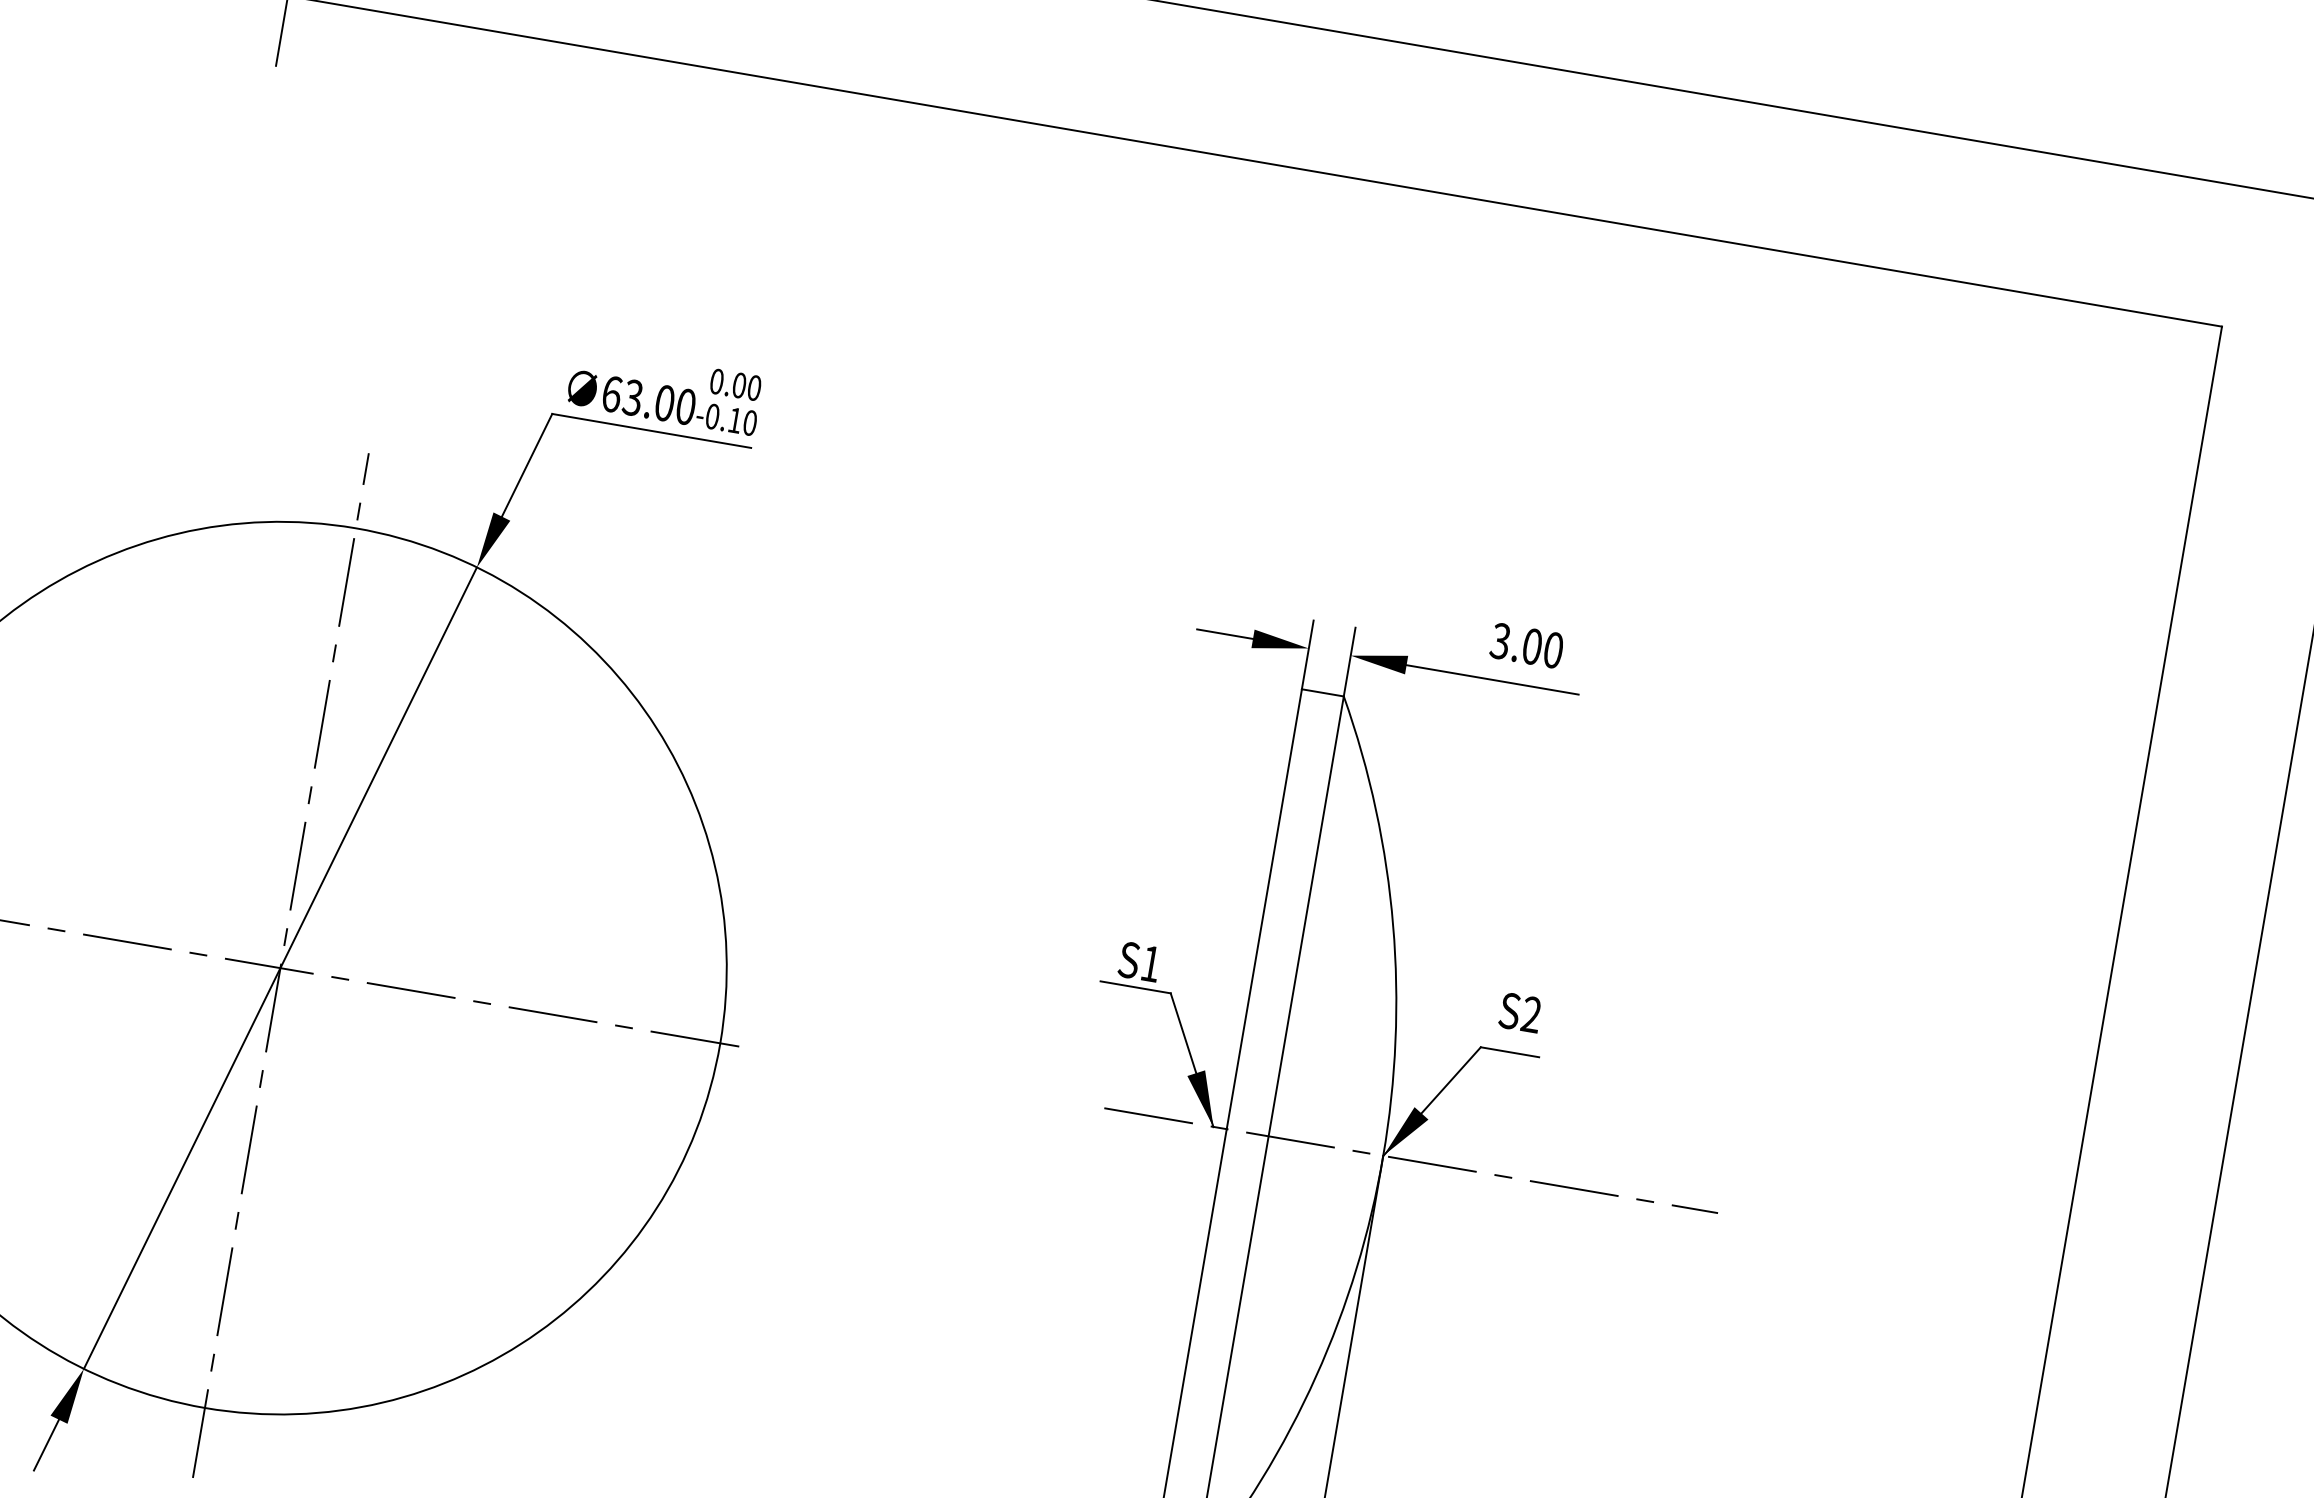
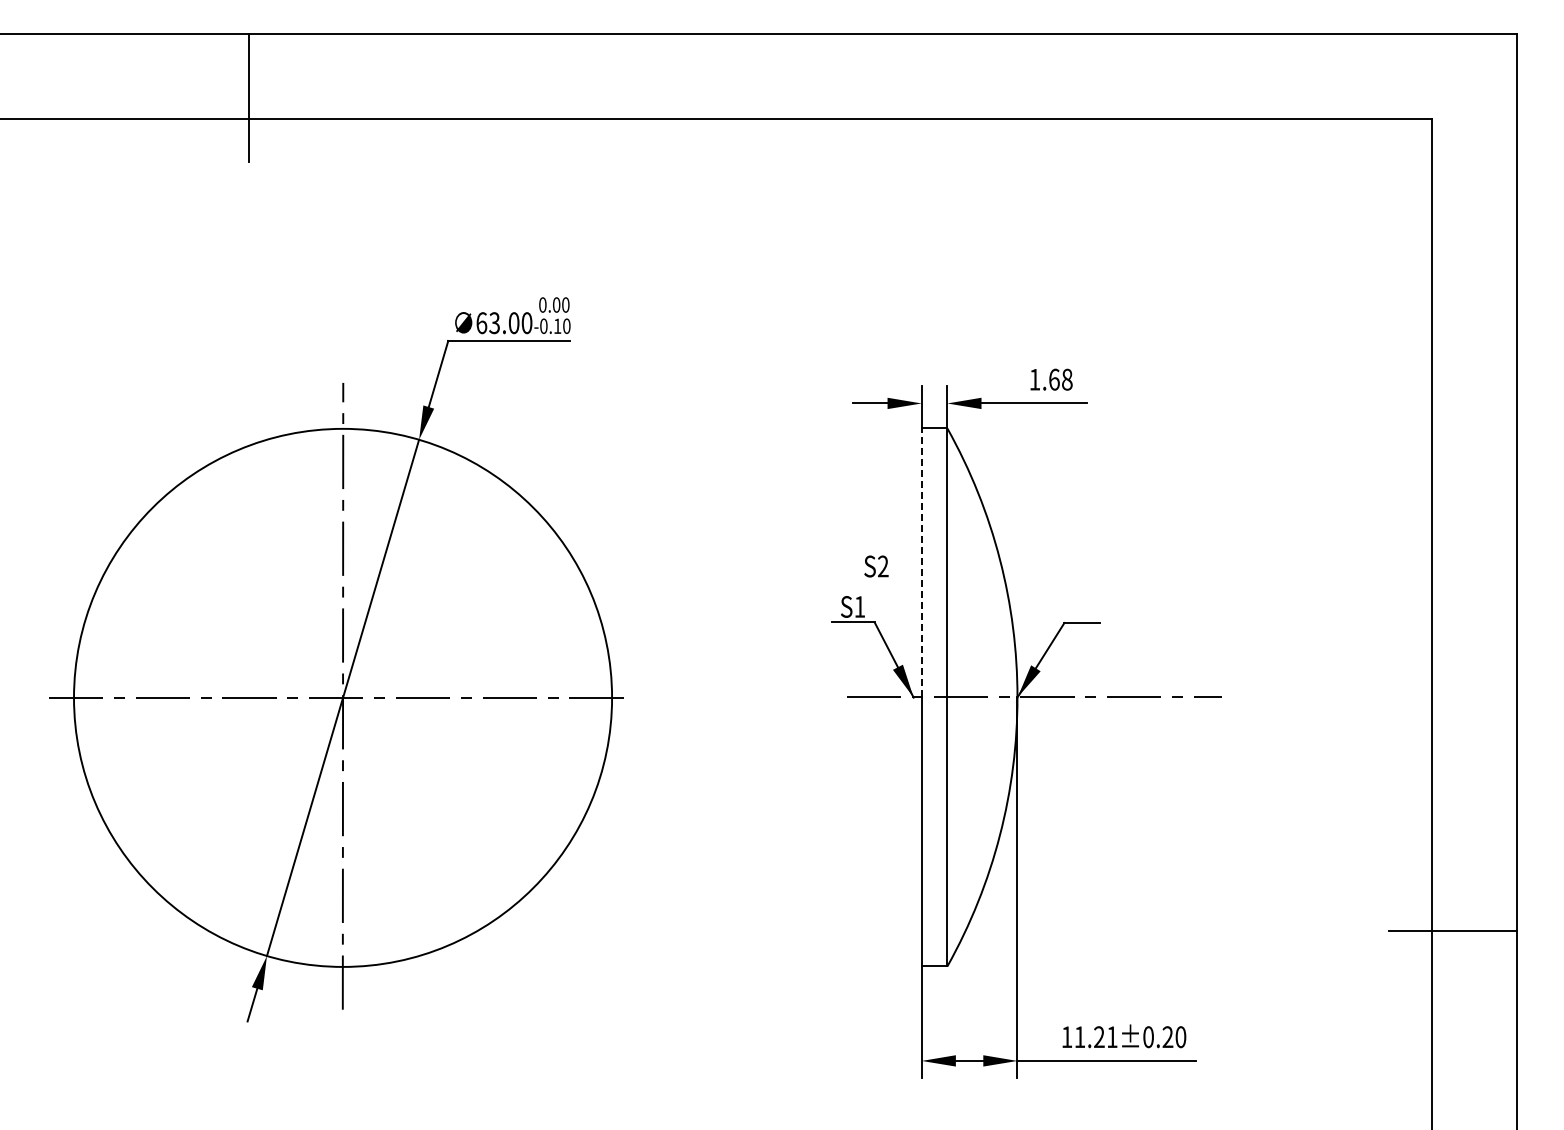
text: (1526, 645) -> (1050, 379), 3.00 -> 1.68
line: (1264, 908) -> (921, 562), solid -> dashed
text: (1520, 1012) -> (876, 566), moved

